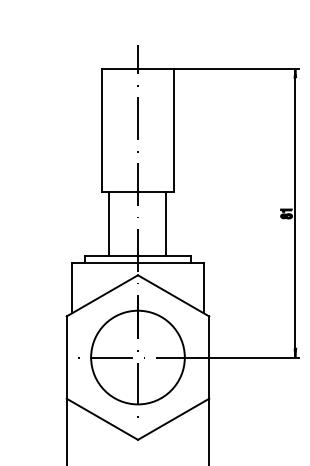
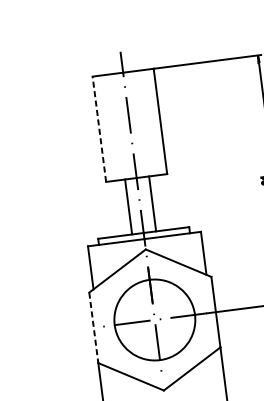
line: (102, 129) -> (99, 128), solid -> dashed
line: (109, 223) -> (128, 206), moved
line: (166, 223) -> (152, 203), moved
line: (66, 358) -> (93, 328), solid -> dashed

